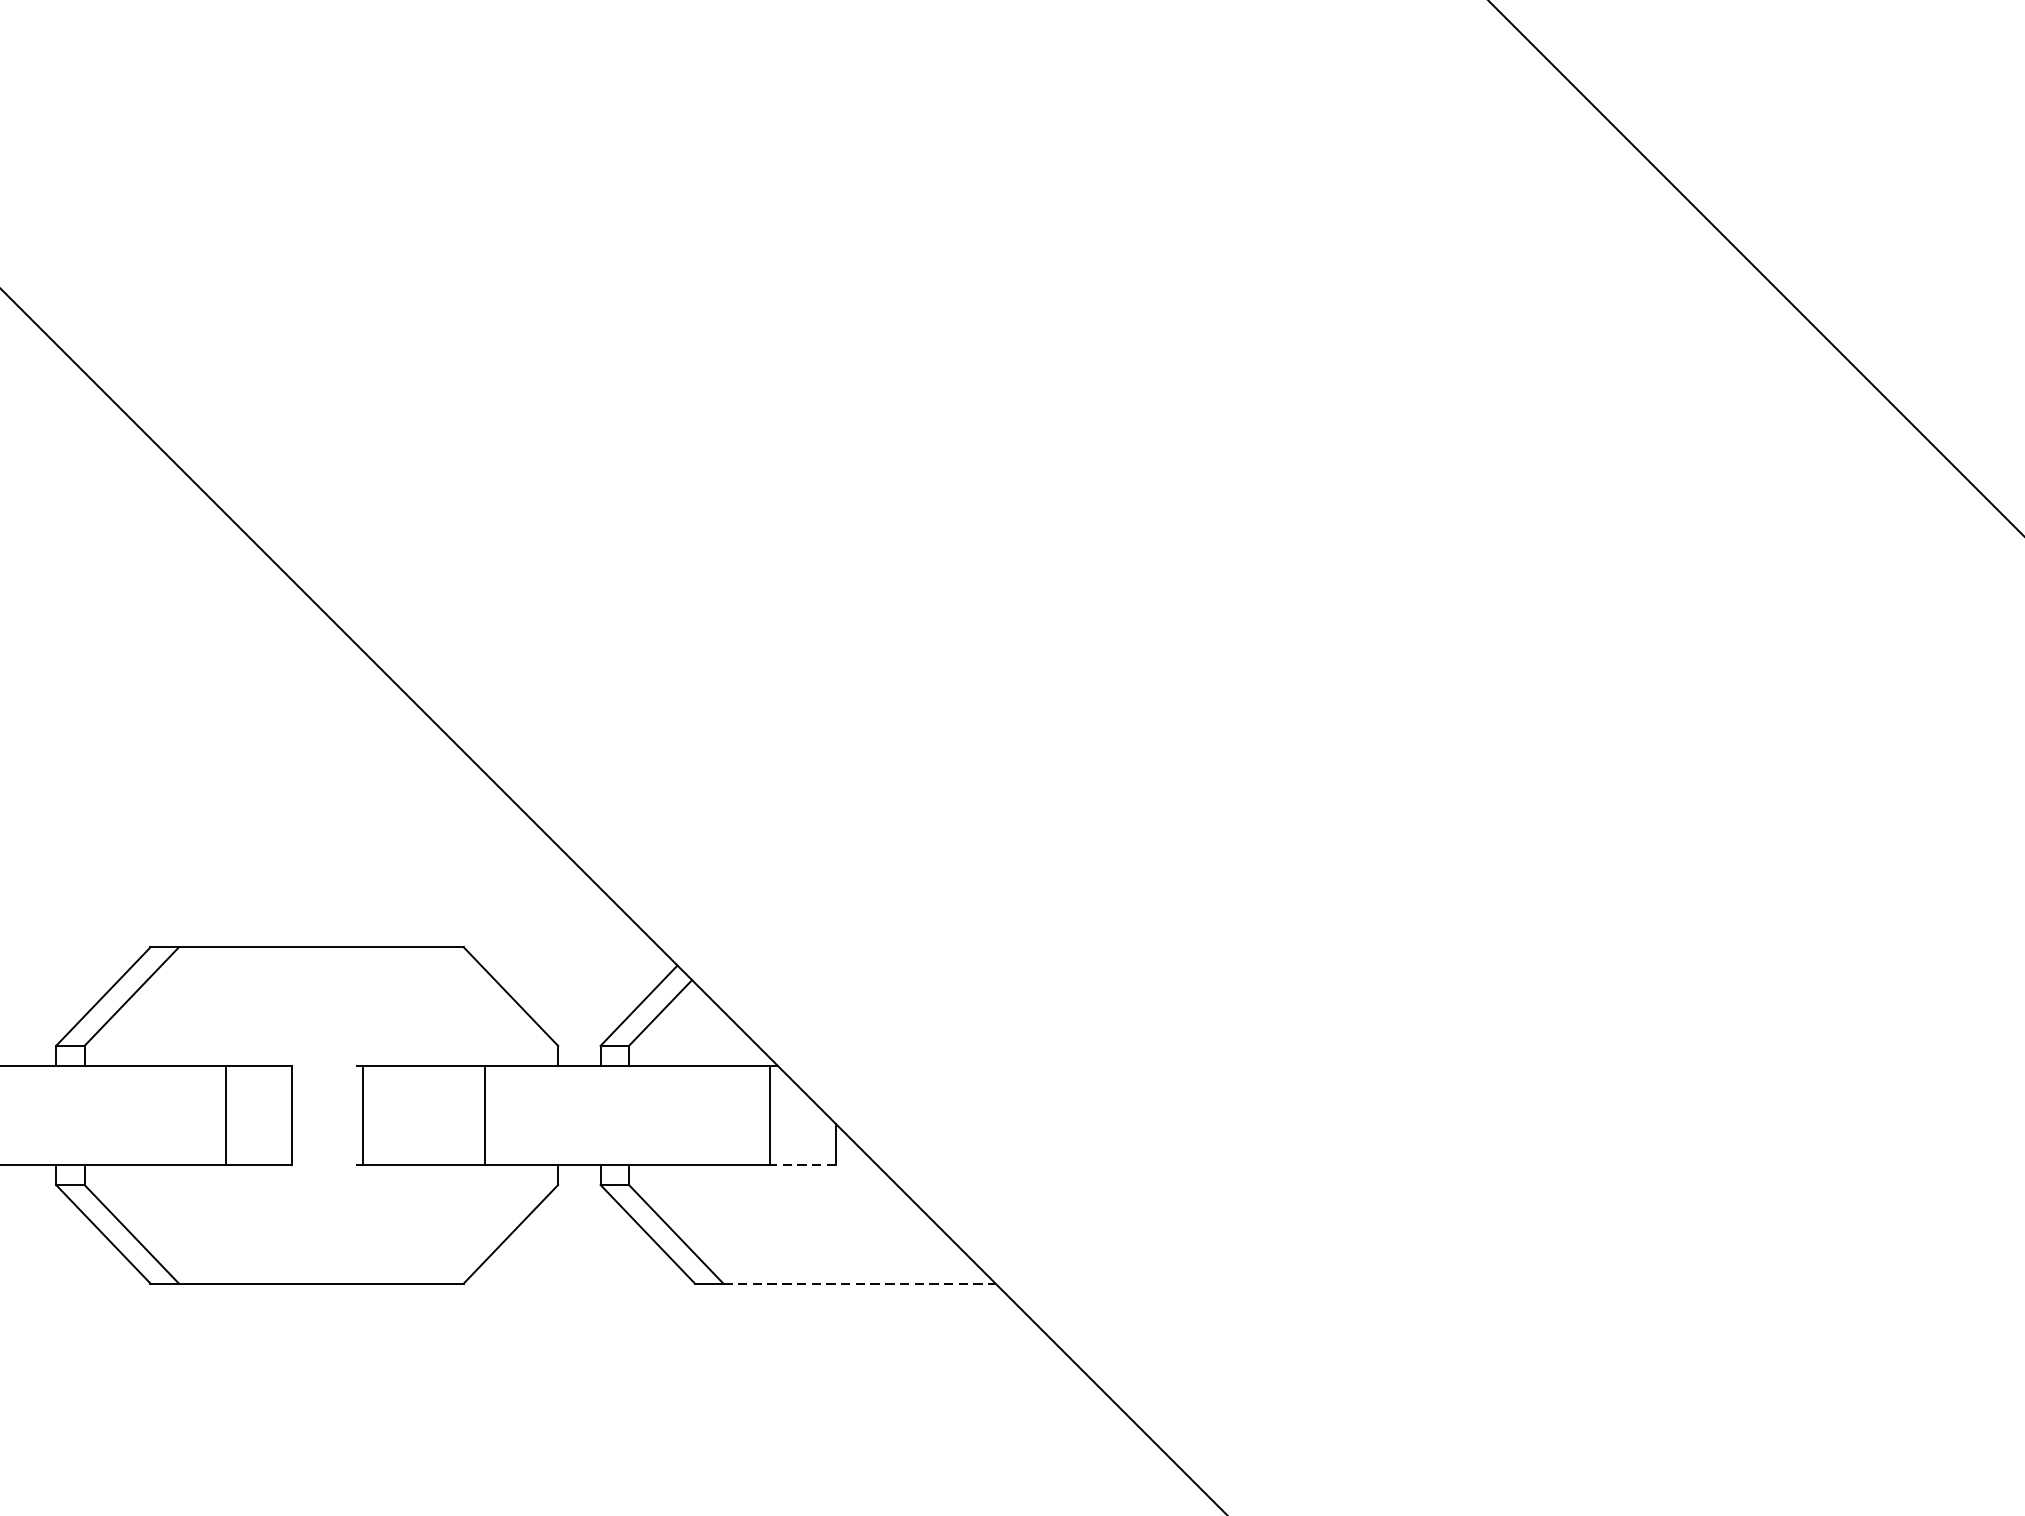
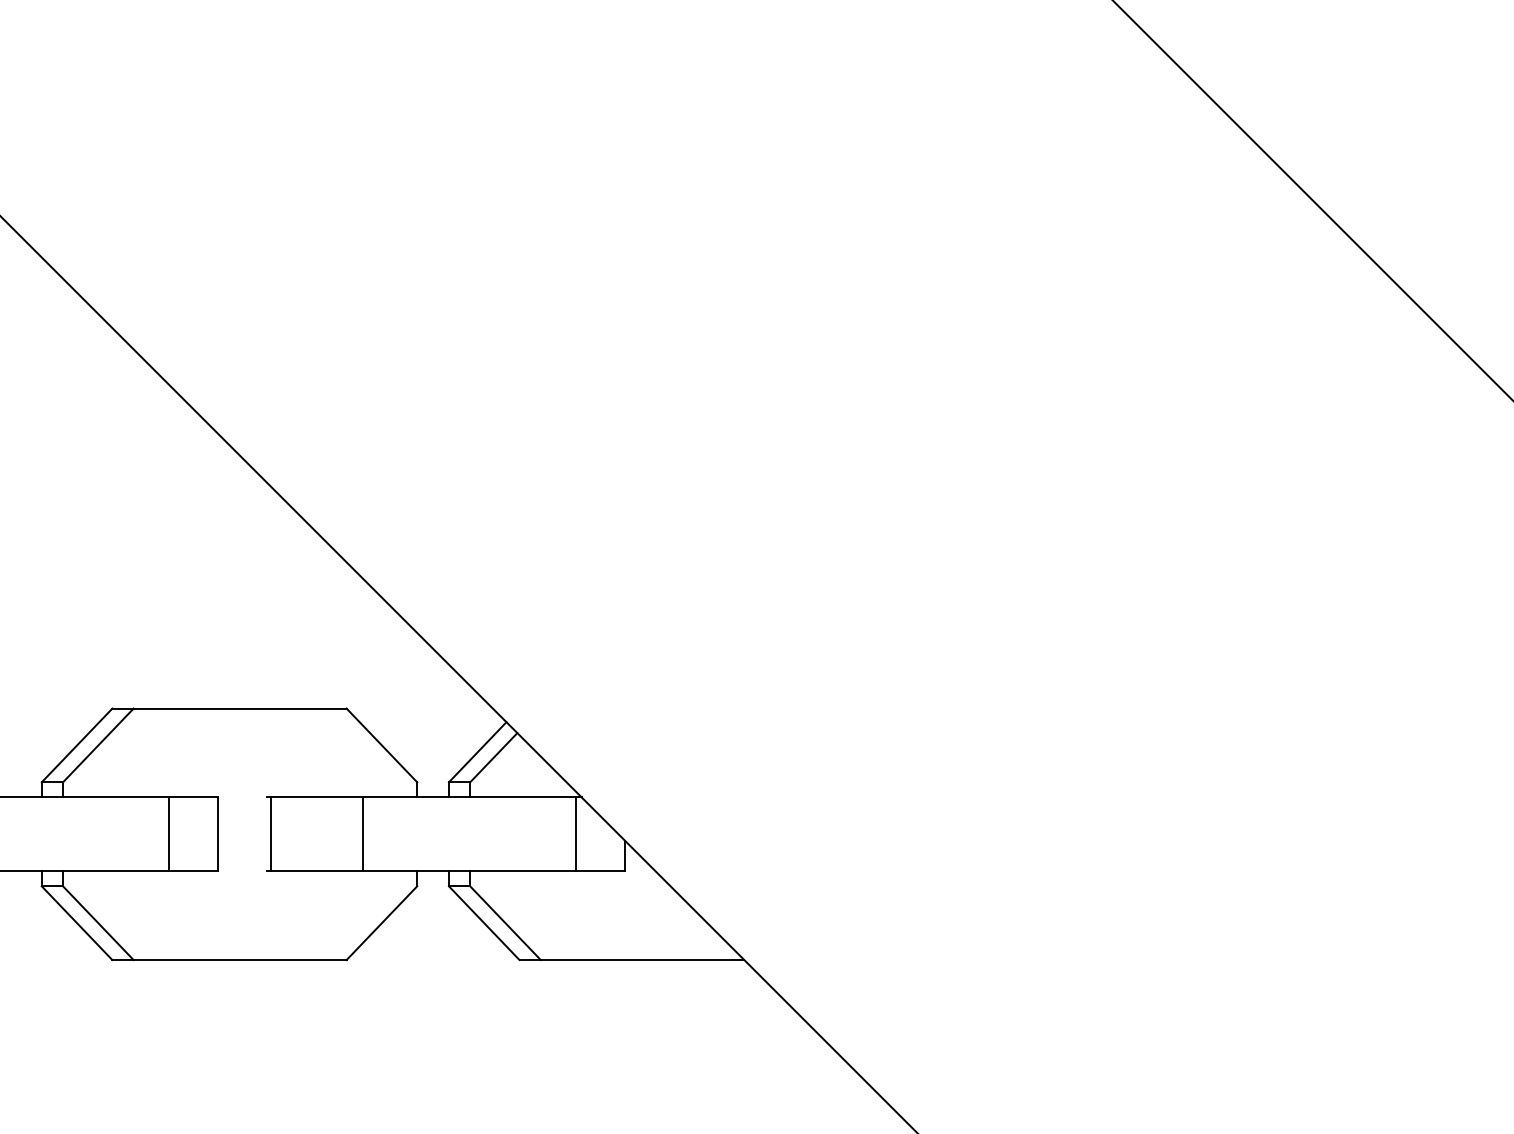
line: (803, 1165) -> (600, 871), dashed -> solid
line: (859, 1284) -> (642, 960), dashed -> solid

